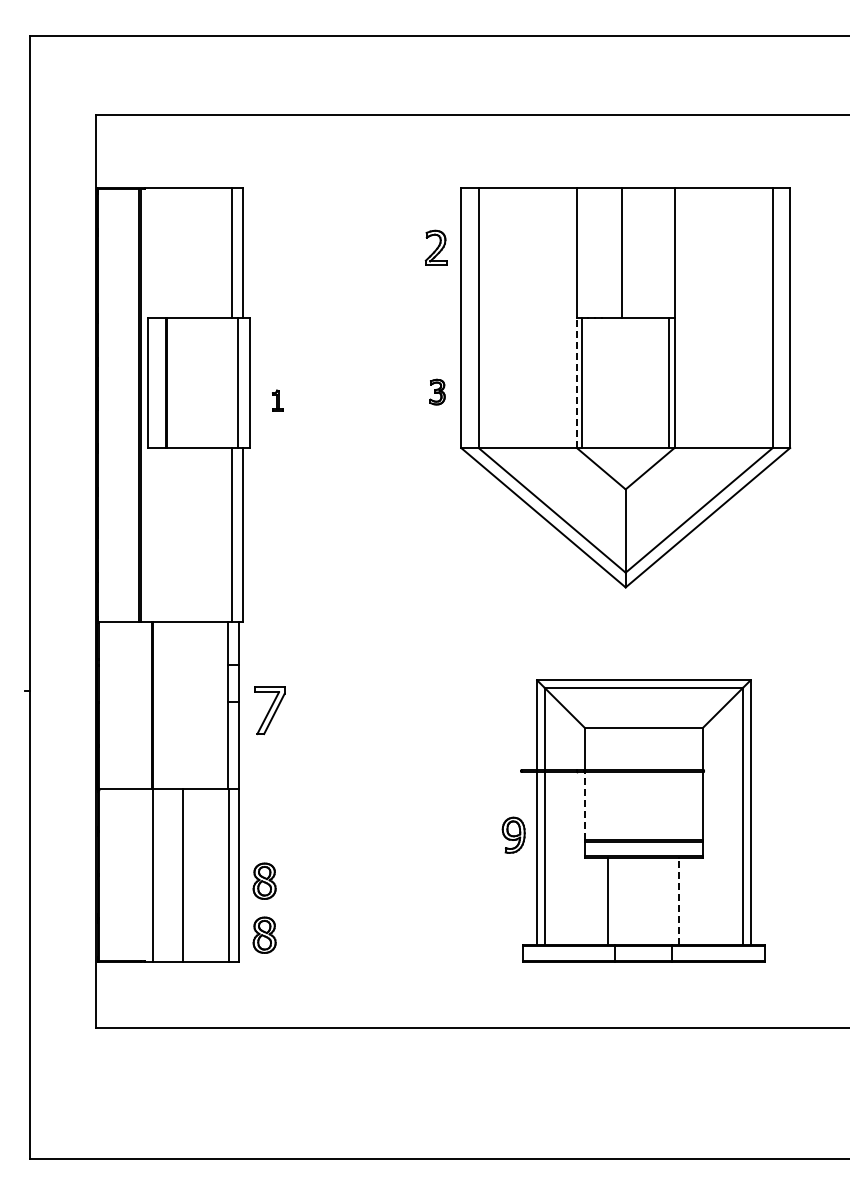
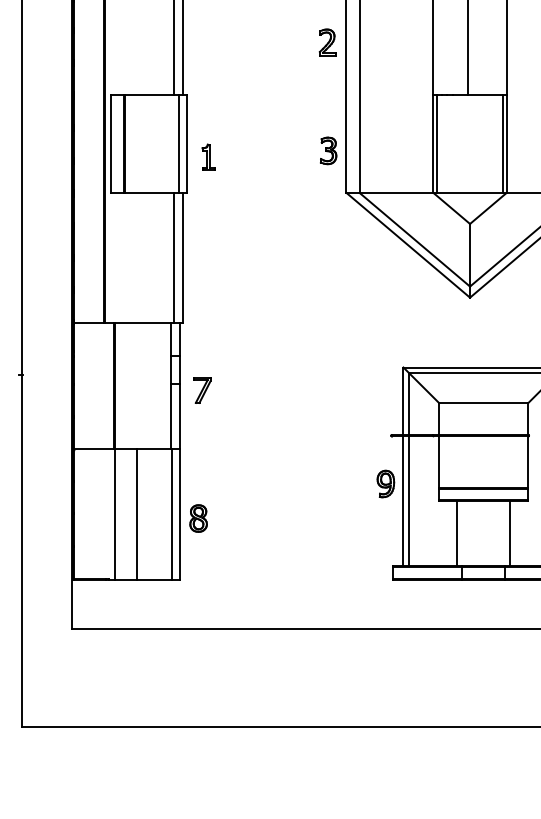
line: (576, 382) -> (433, 143), dashed -> solid
part: (437, 391) -> (328, 150), size x1.43
part: (277, 400) -> (208, 157), size x1.67
part: (269, 710) -> (202, 390), size x0.71
line: (584, 805) -> (439, 461), dashed -> solid
line: (679, 900) -> (510, 533), dashed -> solid
part: (264, 934) -> (198, 558), removed

